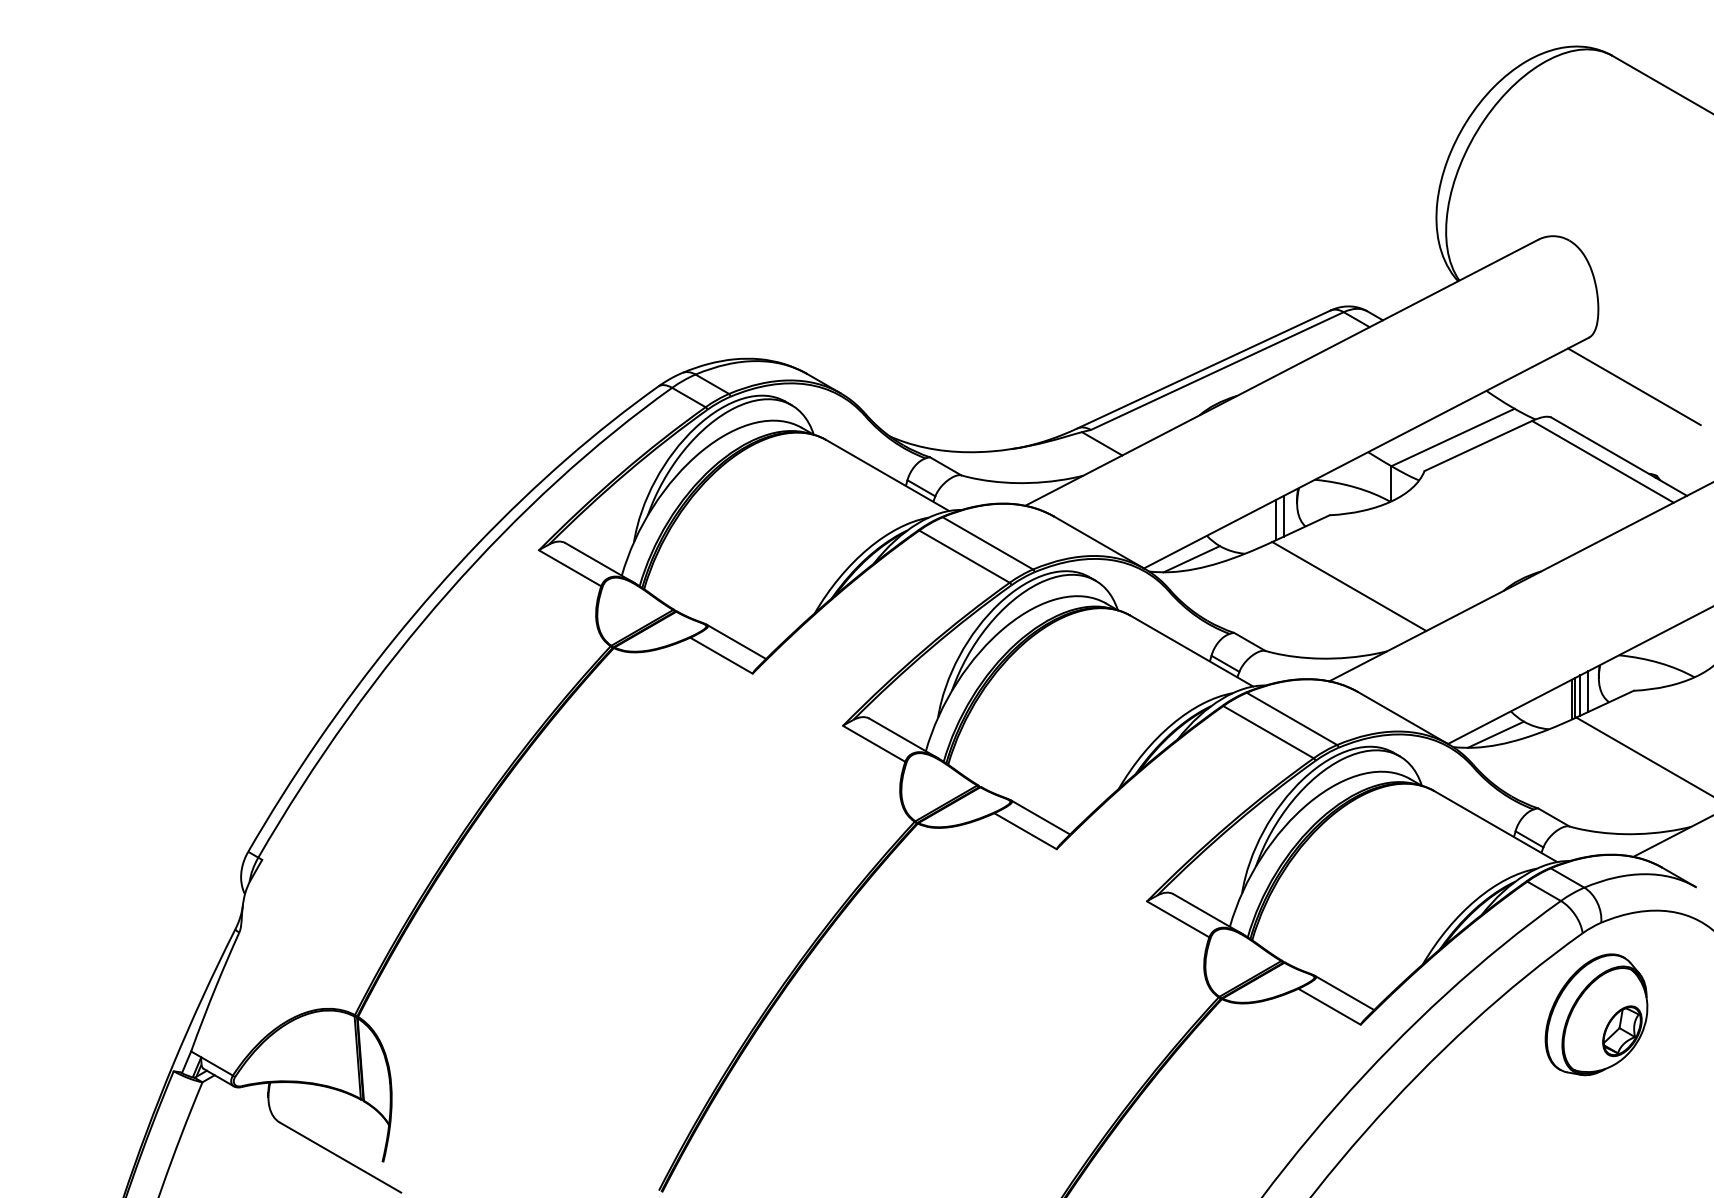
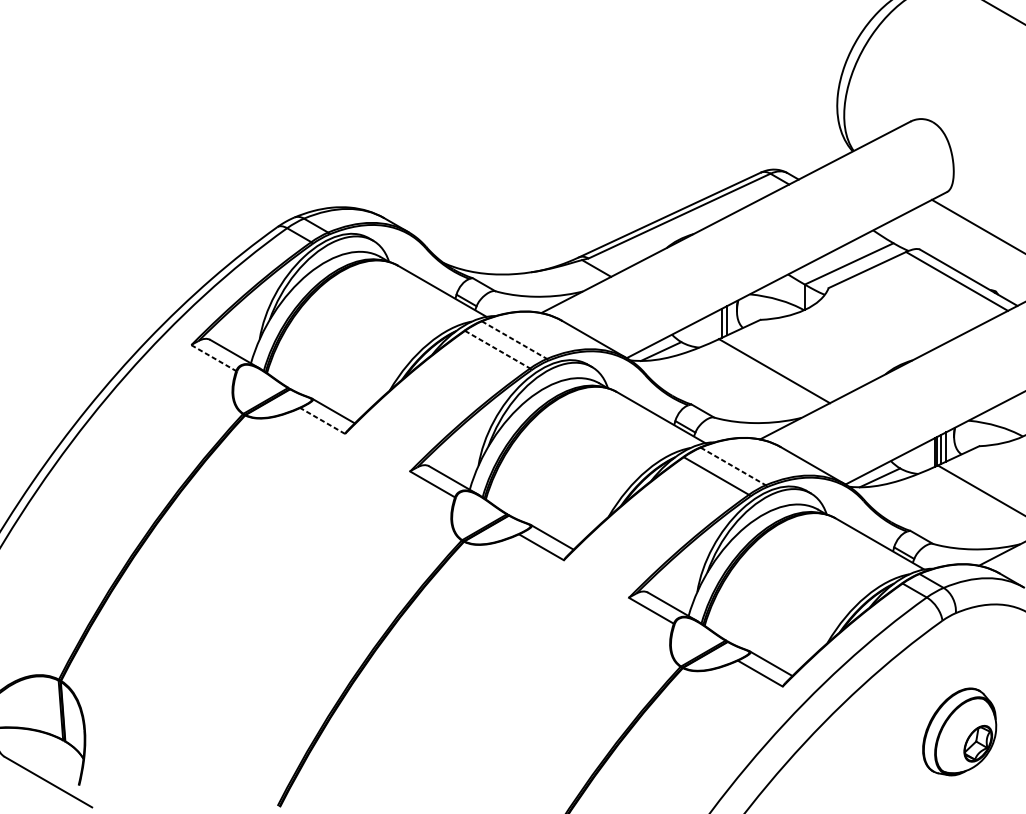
line: (988, 543) -> (514, 340), solid -> dashed
line: (964, 556) -> (497, 349), solid -> dashed
line: (570, 568) -> (214, 358), solid -> dashed
line: (721, 655) -> (322, 420), solid -> dashed
line: (1292, 719) -> (733, 466), solid -> dashed
part: (1596, 1014) -> (959, 731), moved

